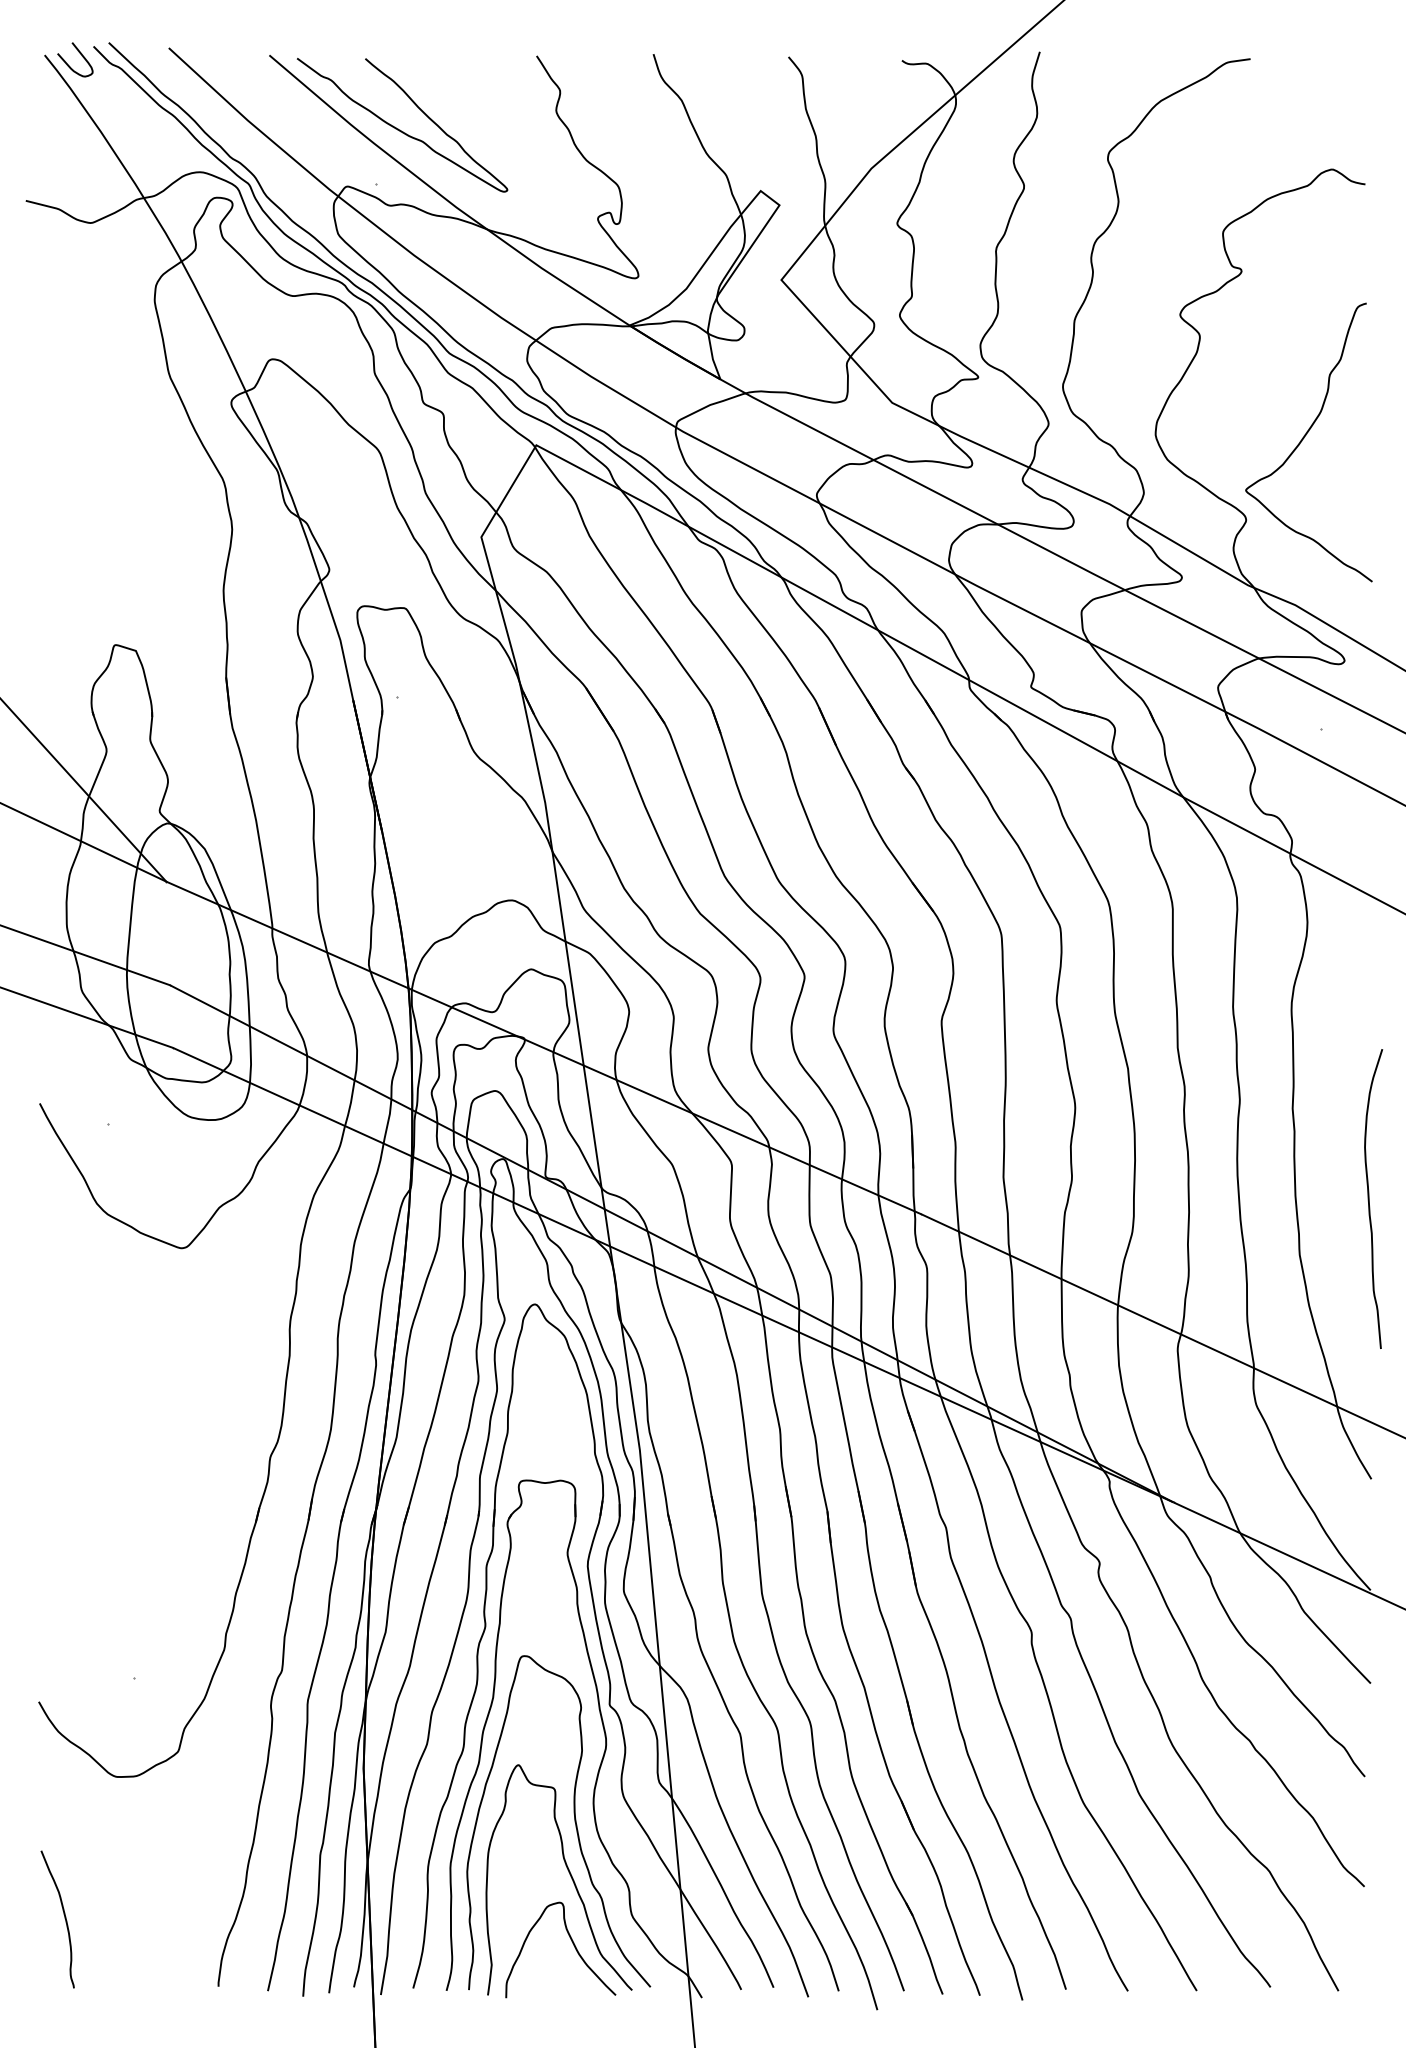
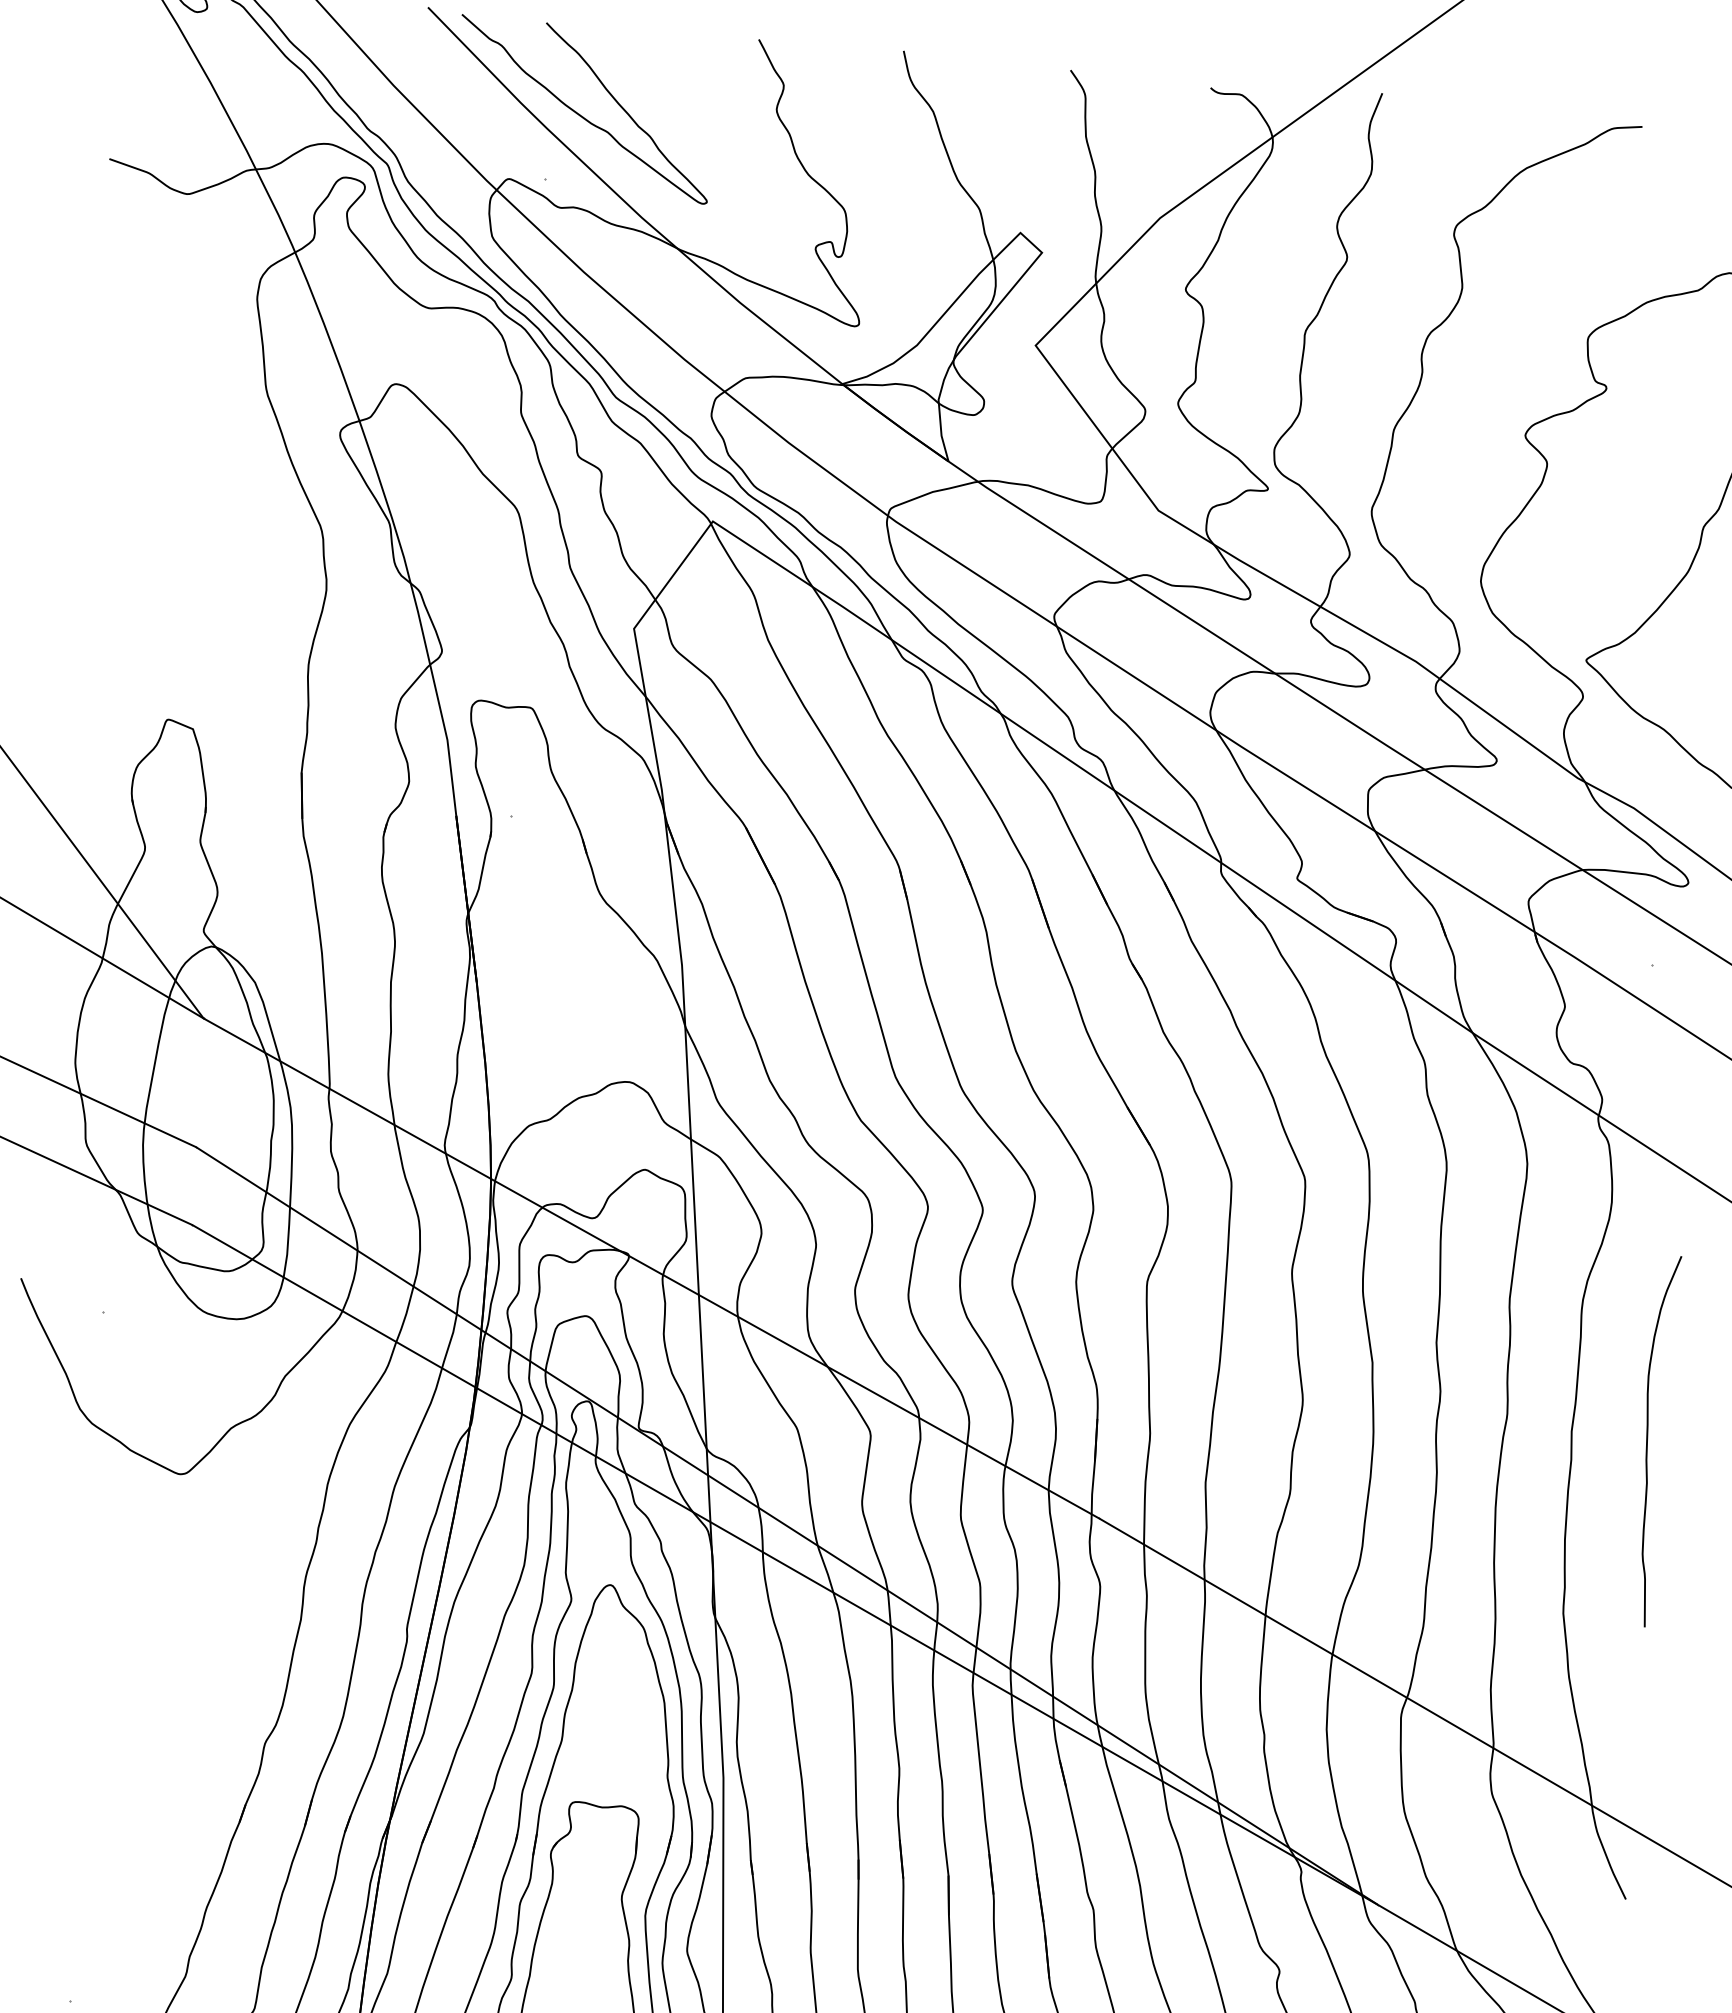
curve: (1369, 1198) -> (1648, 1439), moved

